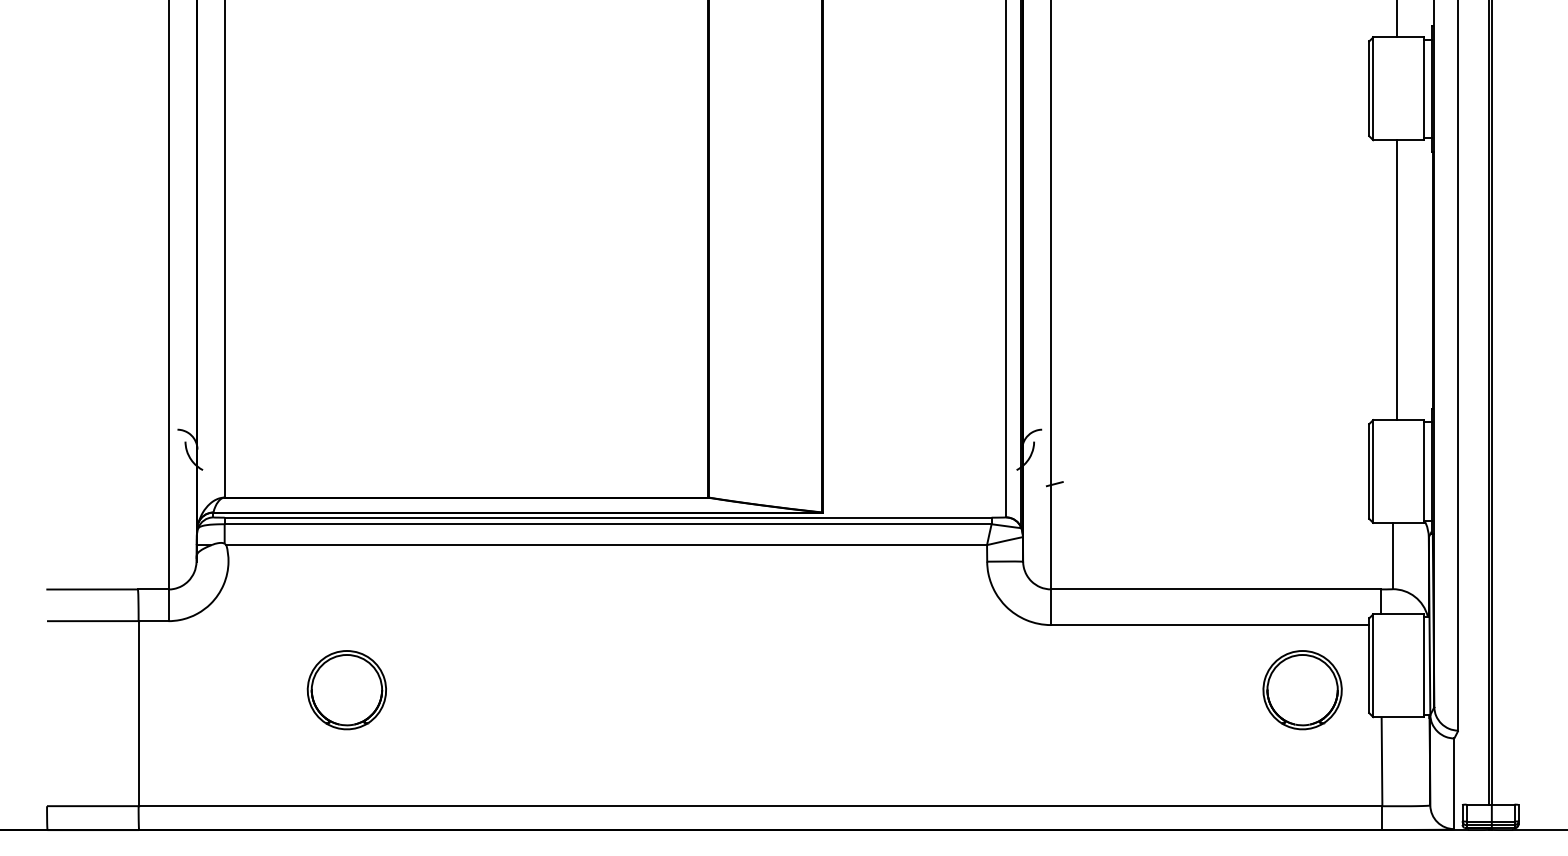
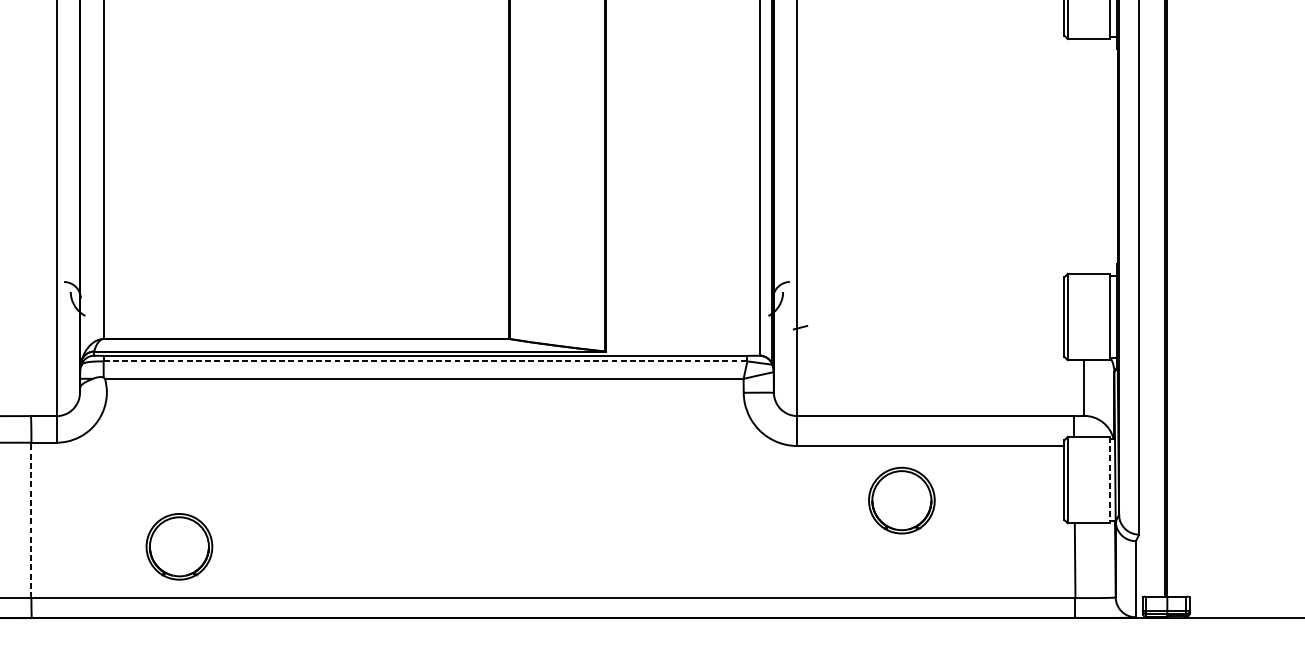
line: (1396, 280) -> (1087, 156), removed
line: (608, 524) -> (425, 361), solid -> dashed
line: (1423, 666) -> (1109, 480), solid -> dashed
part: (346, 690) -> (179, 547), moved
part: (1302, 690) -> (901, 500), moved
line: (138, 713) -> (31, 520), solid -> dashed

